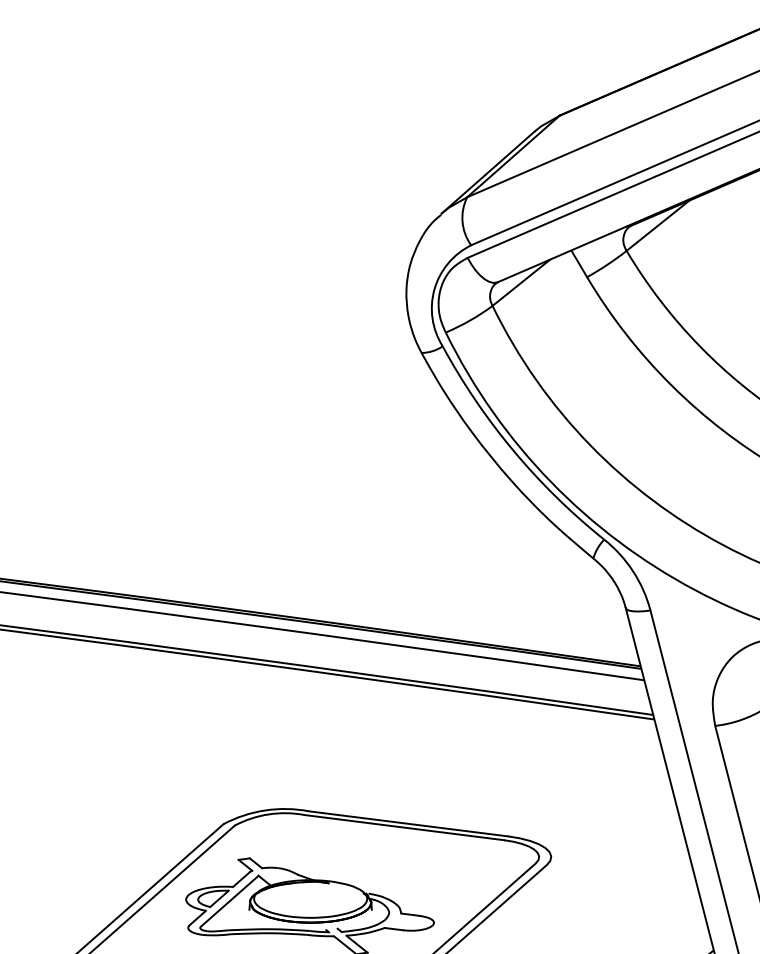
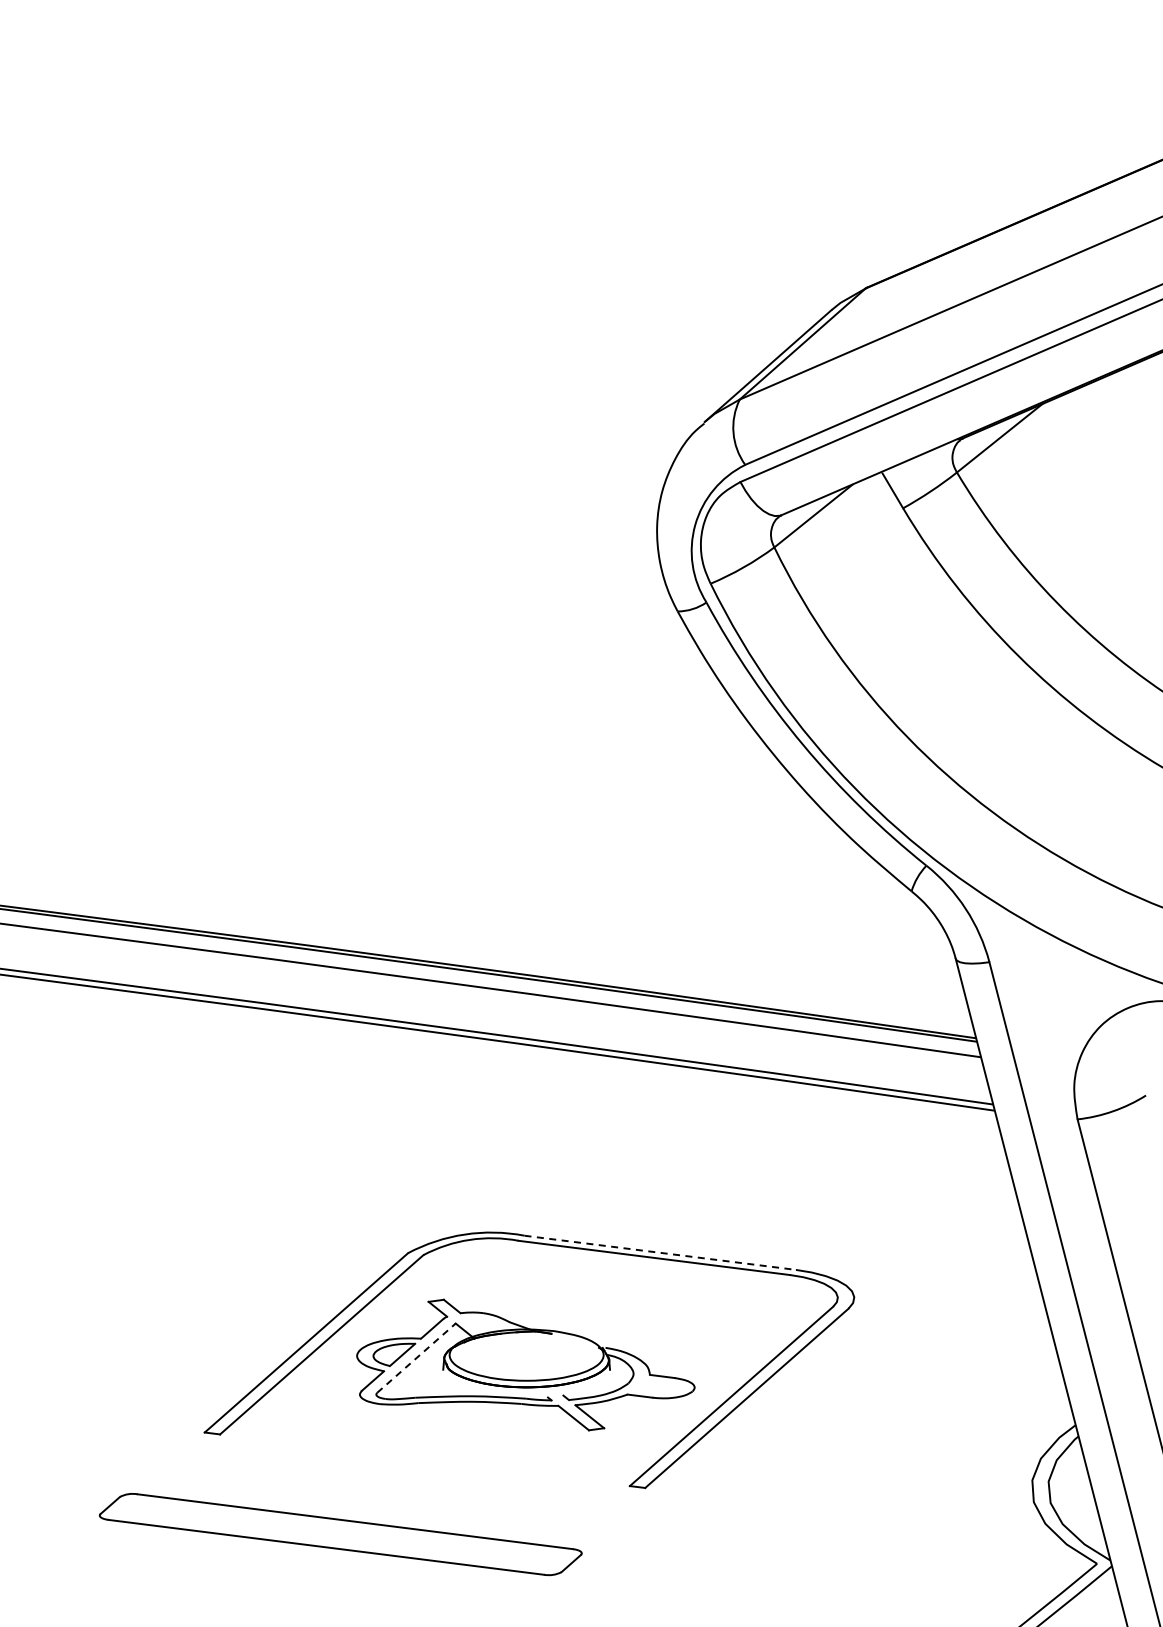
line: (408, 823) -> (660, 1252), solid -> dashed
line: (229, 900) -> (416, 1357), solid -> dashed

